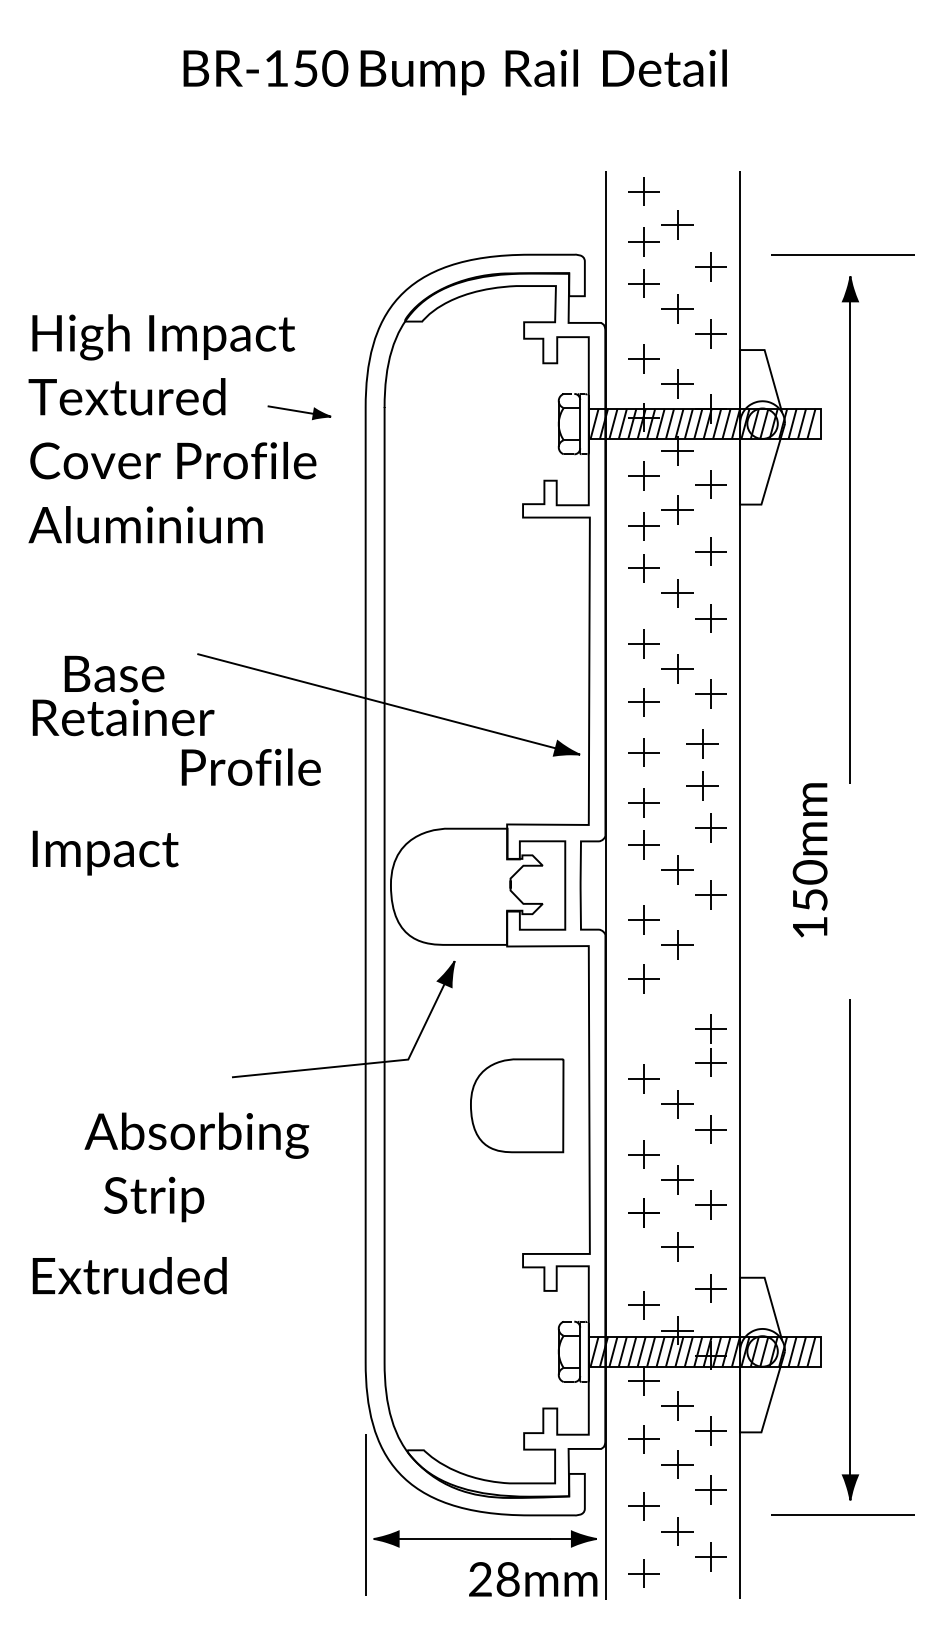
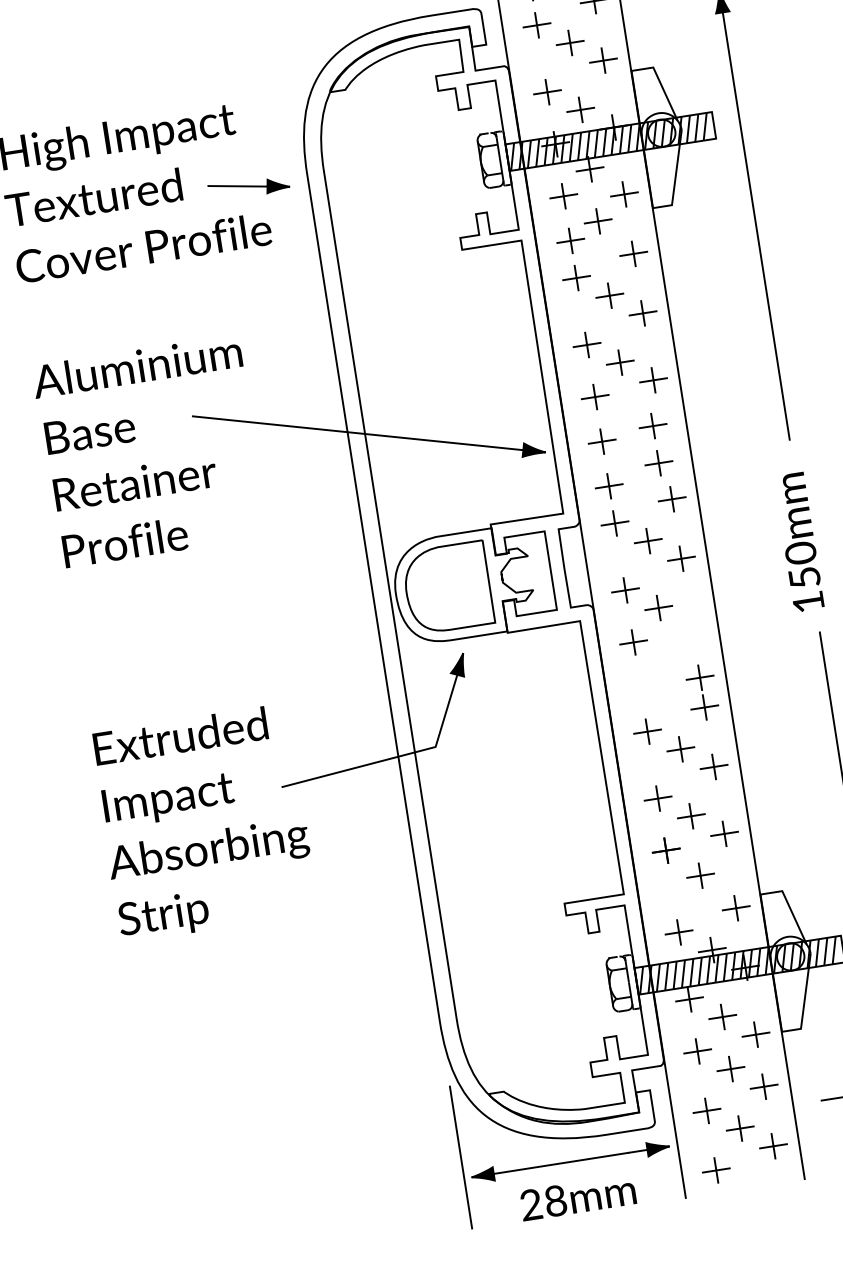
part: (299, 412) -> (249, 187), size x1.43
text: (145, 524) -> (136, 366), moved
text: (114, 673) -> (89, 431), moved
text: (250, 766) -> (124, 541), moved
text: (105, 852) -> (168, 799), moved
text: (809, 860) -> (798, 542), moved
part: (517, 1105) -> (448, 587), moved
text: (196, 1135) -> (208, 851), moved
text: (154, 1199) -> (164, 916), moved
text: (129, 1275) -> (180, 735), moved
text: (533, 1579) -> (578, 1197), moved

